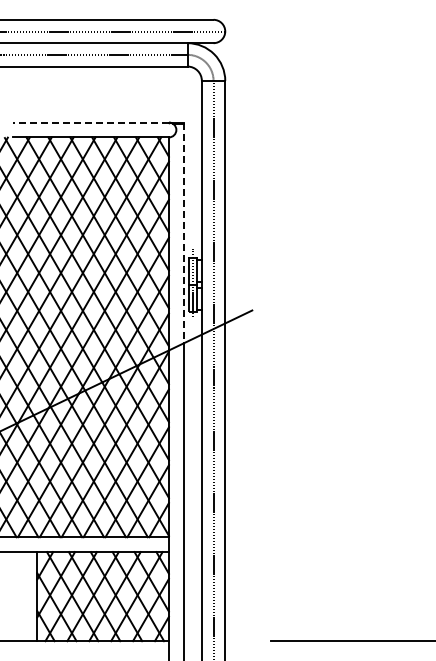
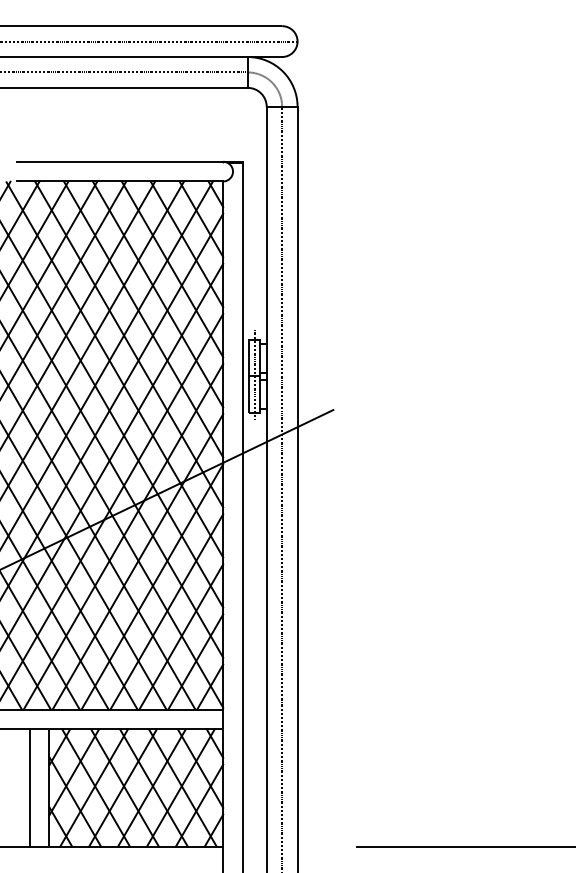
line: (91, 122) -> (120, 161), dashed -> solid
line: (183, 233) -> (242, 308), dashed -> solid
line: (22, 596) -> (29, 787), added

